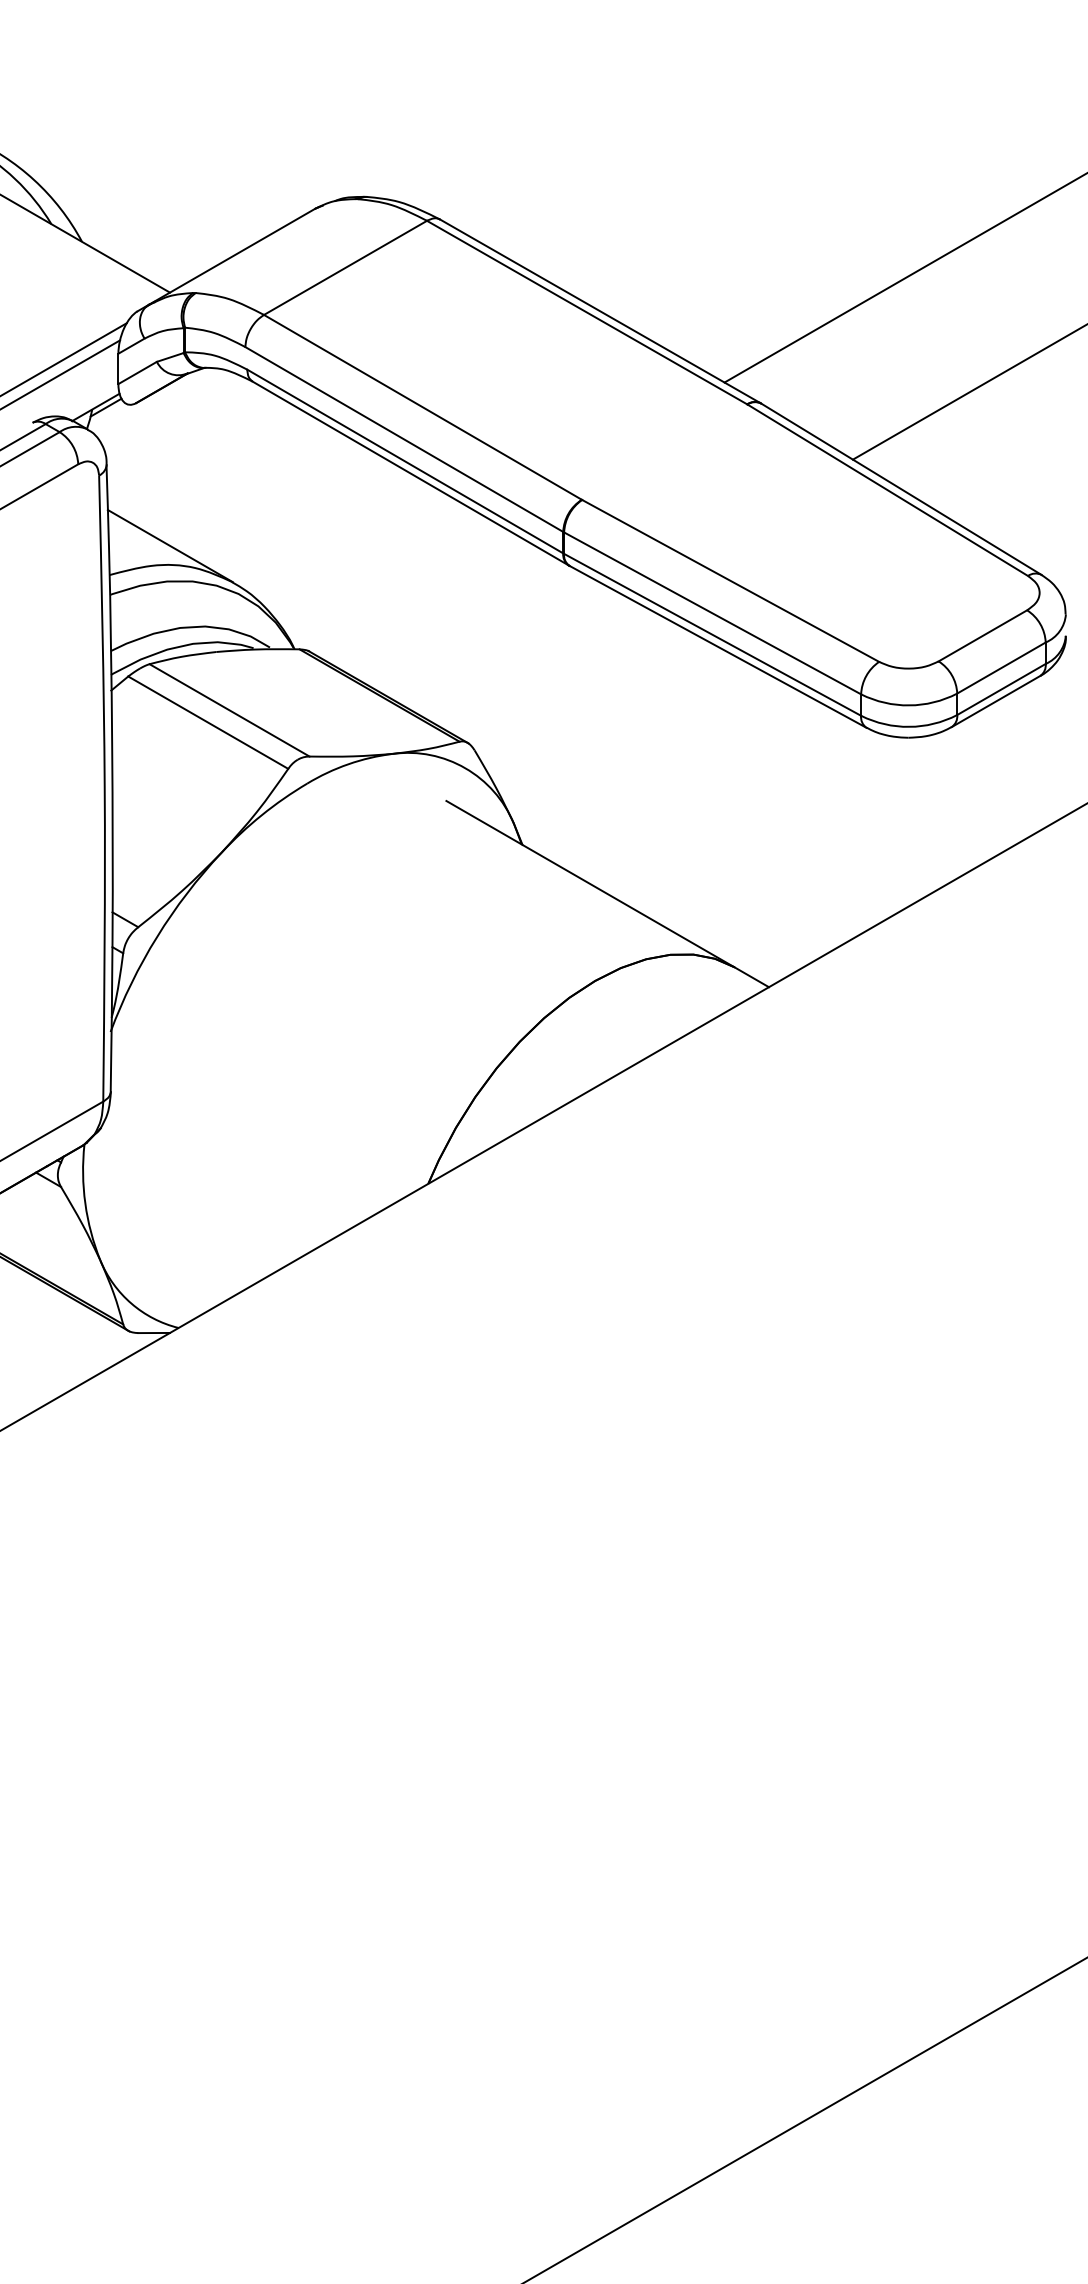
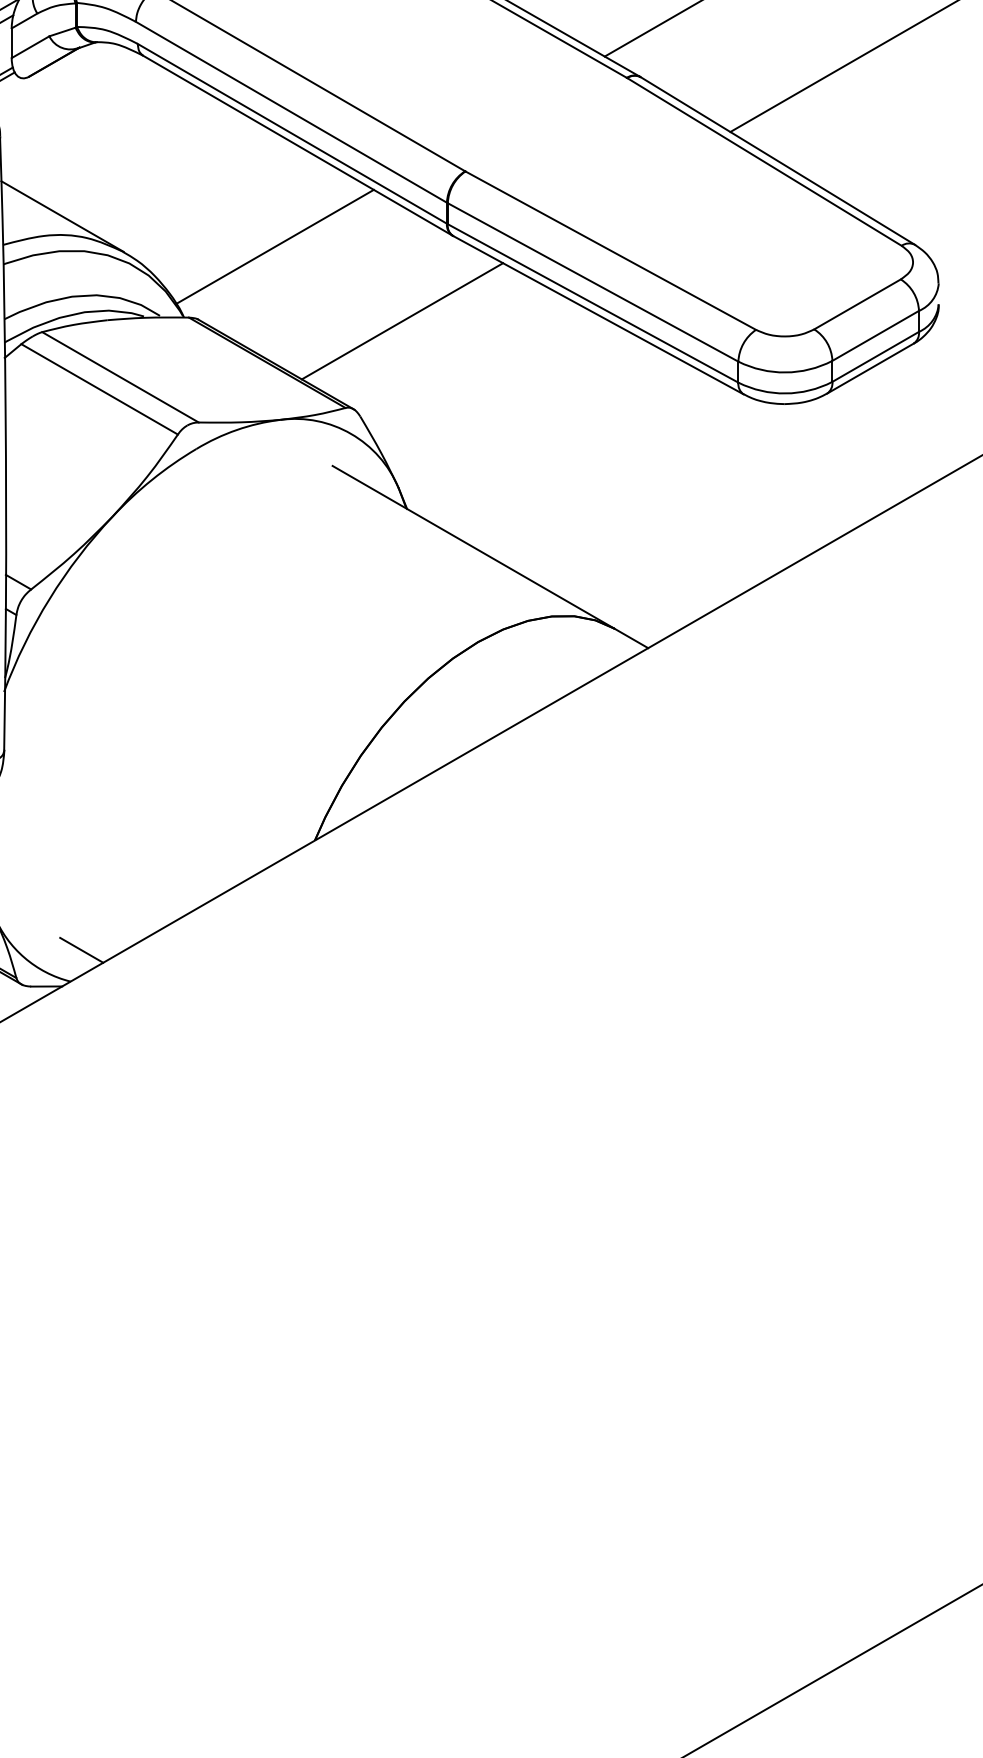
line: (387, 576) -> (274, 246), added
line: (517, 652) -> (402, 320), added
line: (189, 1295) -> (81, 949), added

